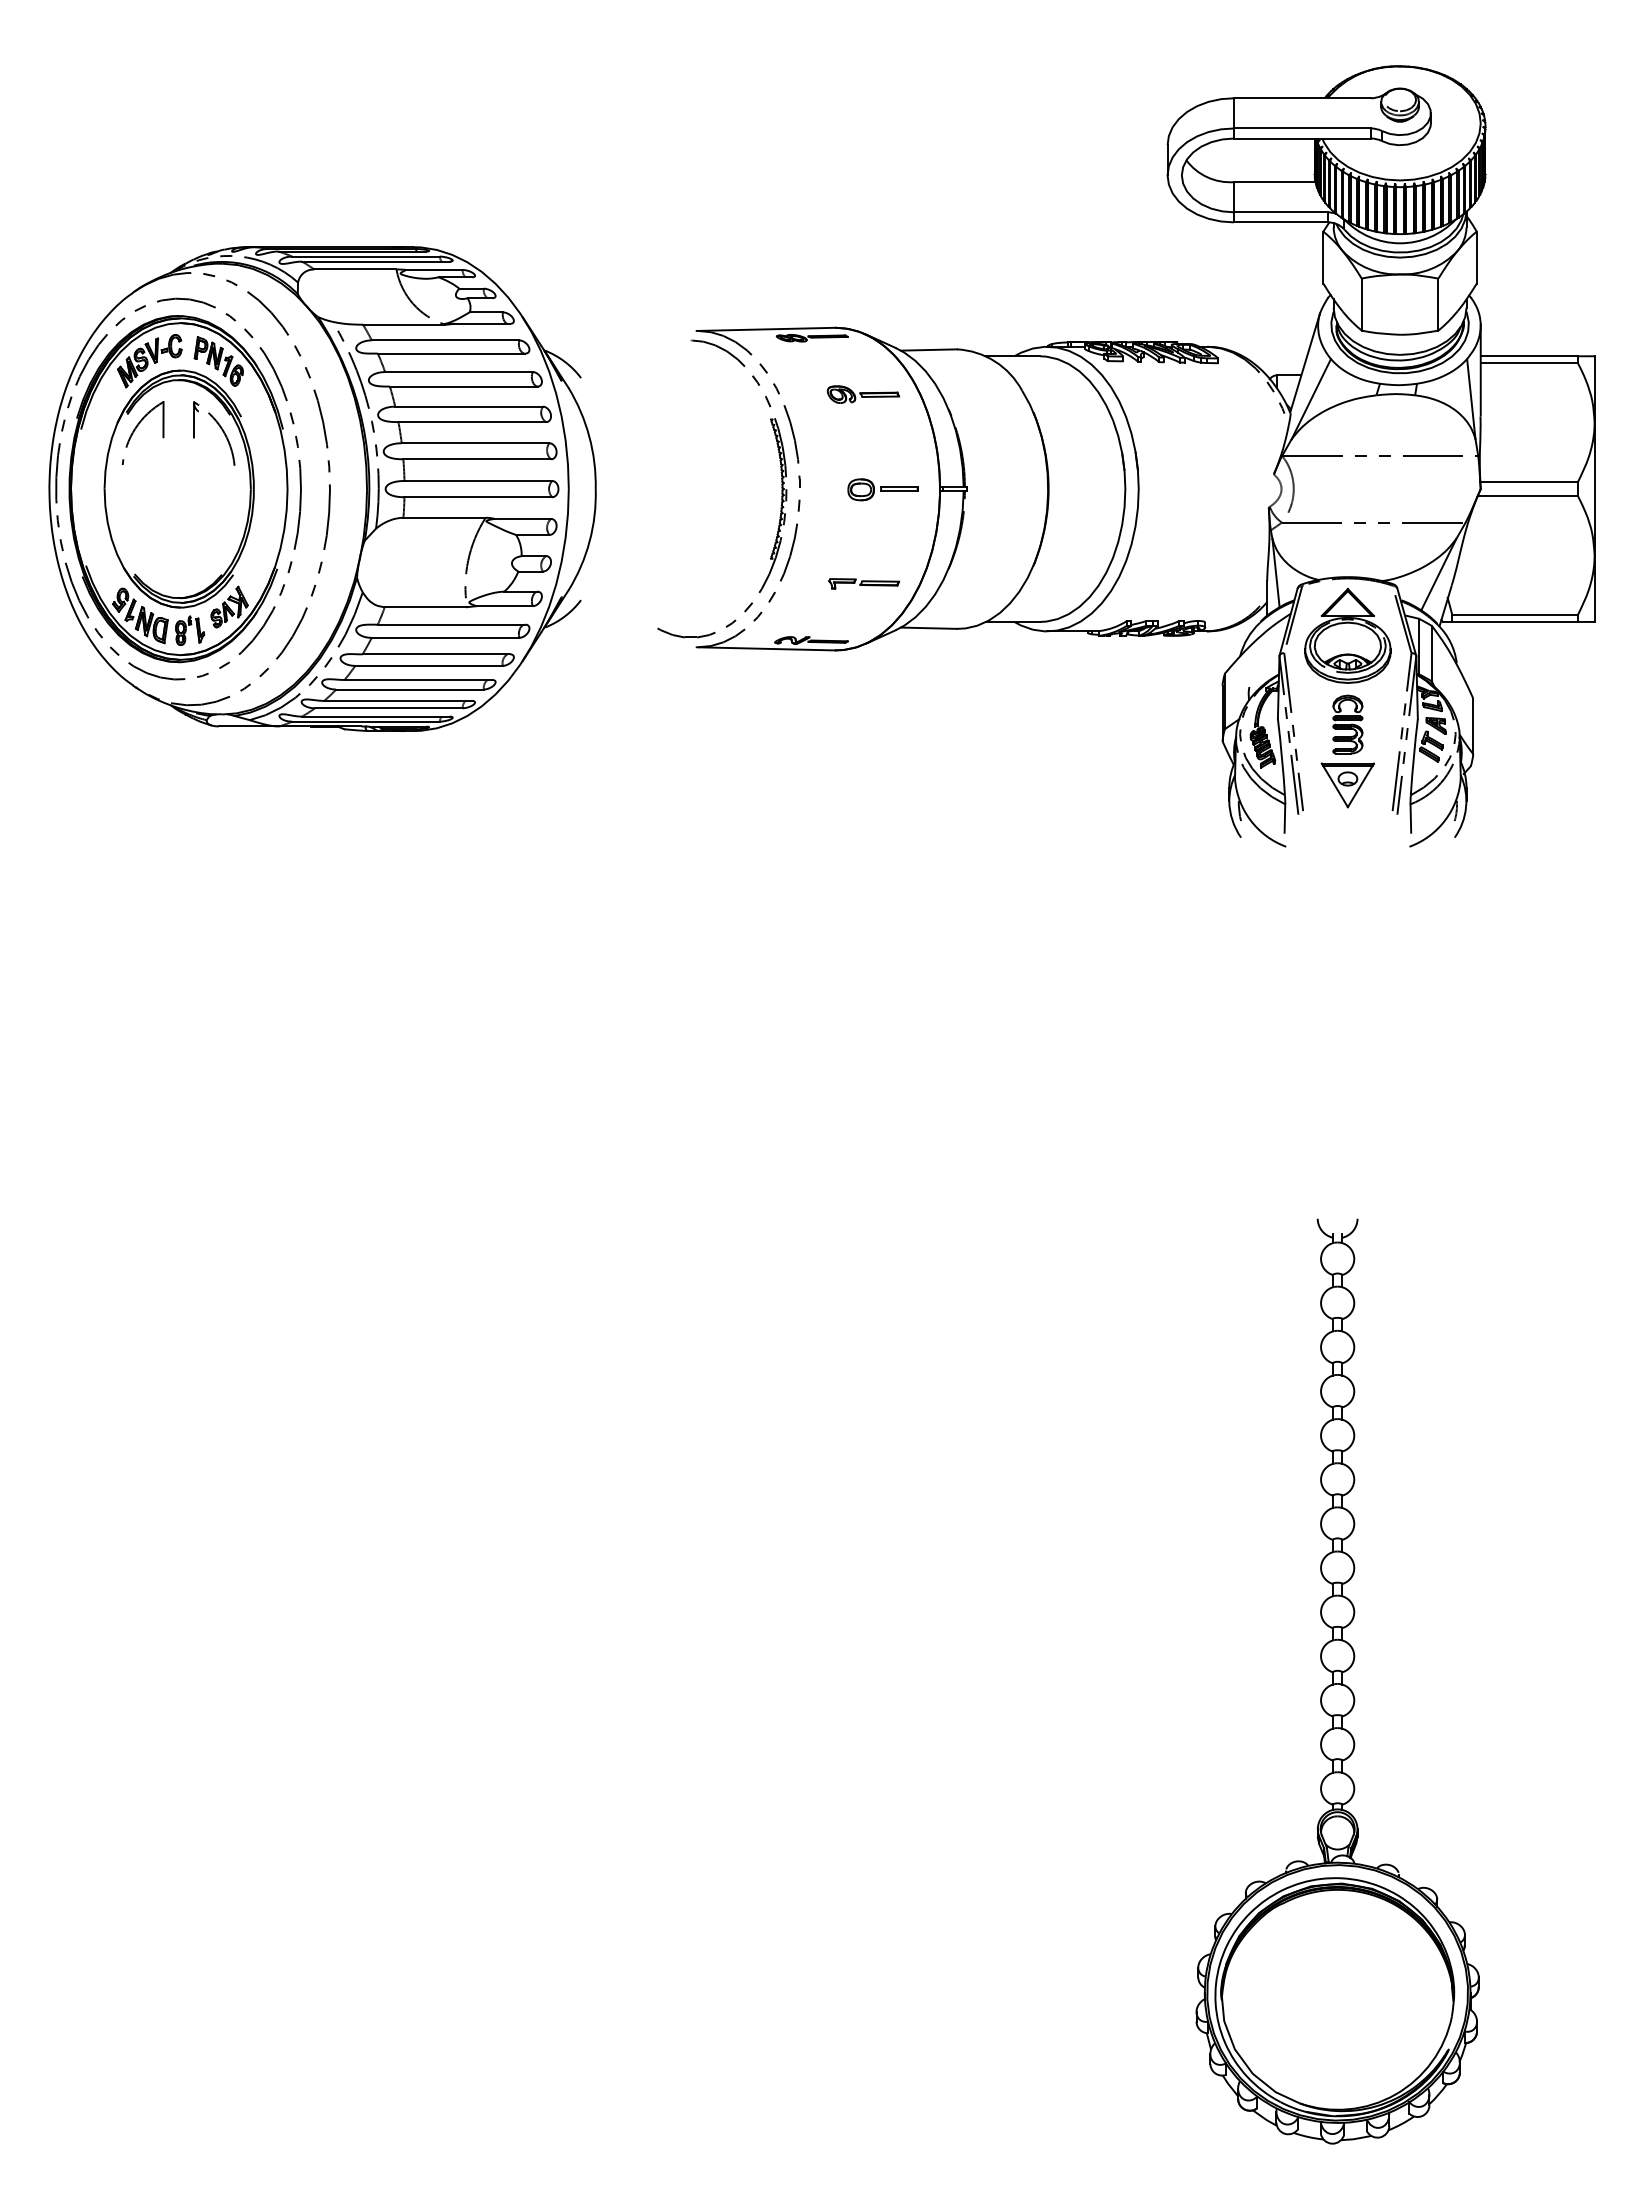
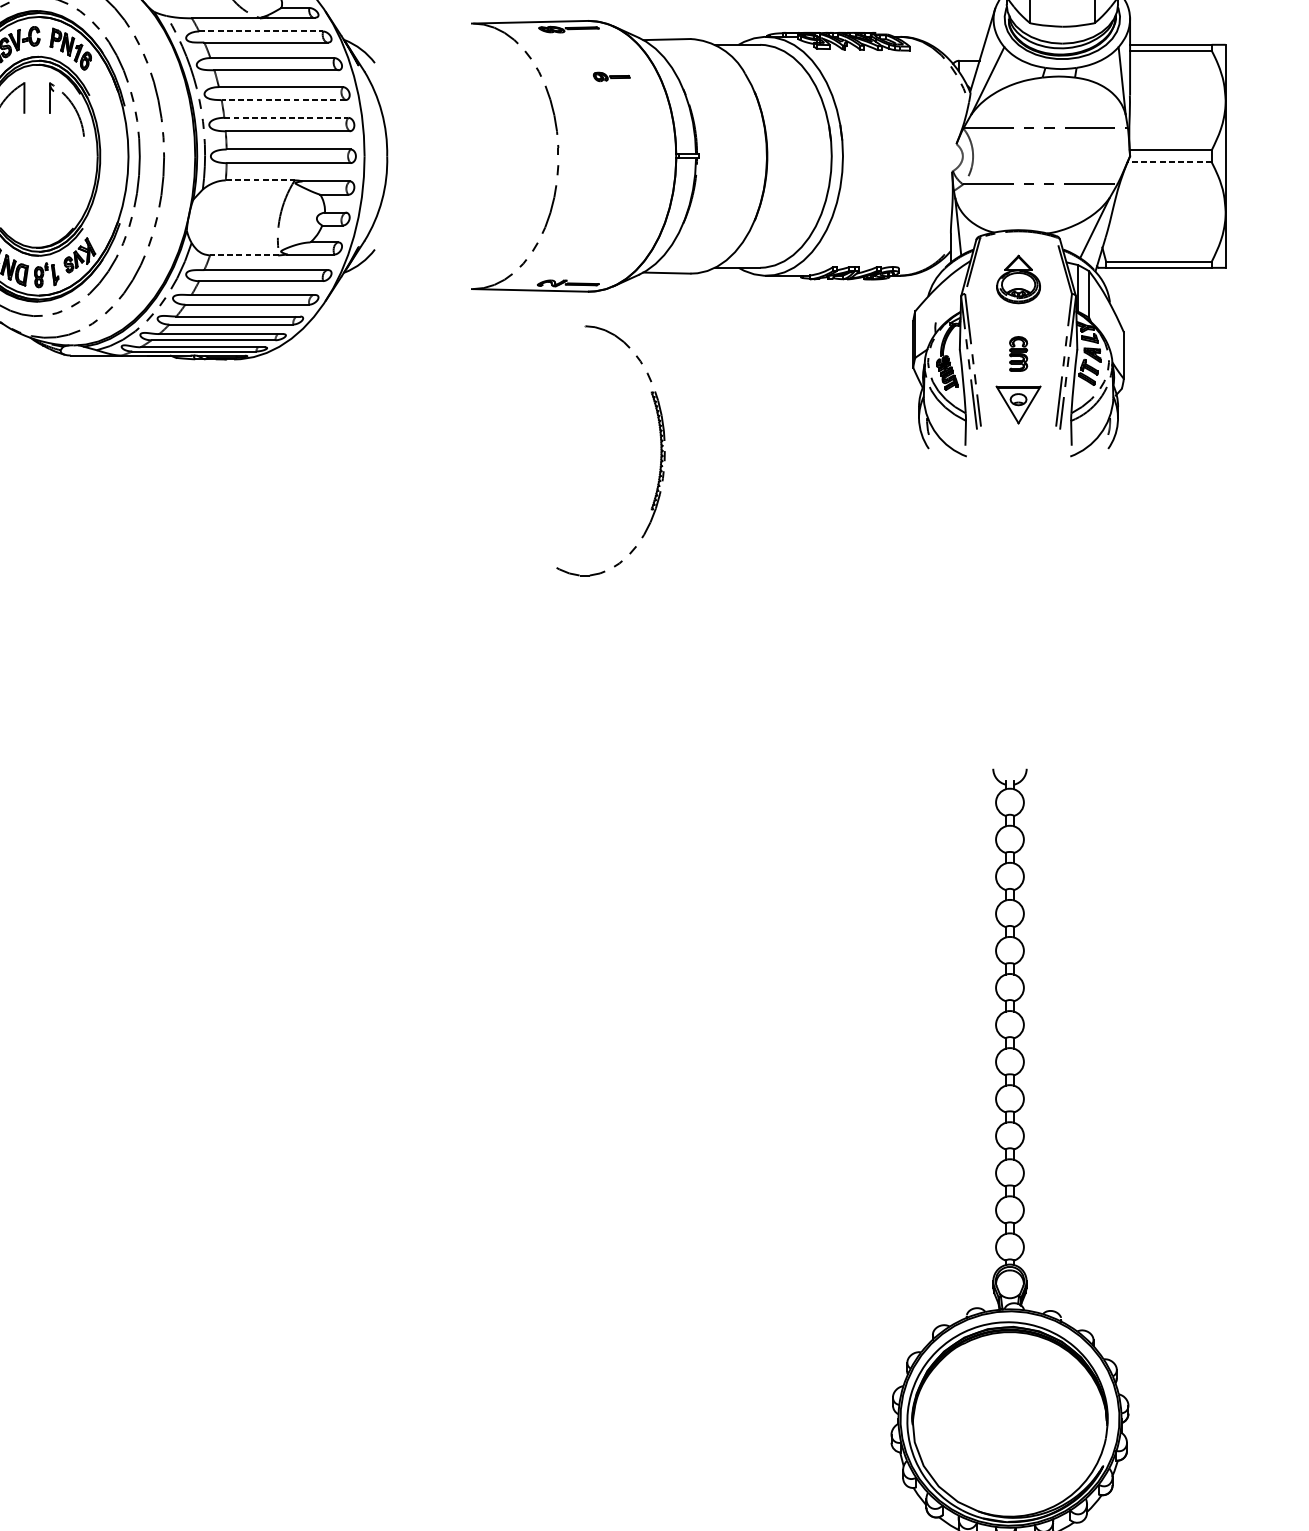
line: (445, 340) -> (261, 31), solid -> dashed
part: (862, 394) -> (611, 76), size x0.6
line: (472, 422) -> (283, 100), solid -> dashed
line: (475, 443) -> (286, 118), solid -> dashed
part: (781, 488) -> (660, 450), moved
part: (882, 489) -> (627, 156), removed
line: (1527, 496) -> (1169, 162), solid -> dashed
line: (445, 517) -> (261, 180), solid -> dashed
part: (863, 583) -> (611, 235), removed
line: (425, 607) -> (244, 255), solid -> dashed
part: (1347, 635) -> (1018, 279), size x0.6
part: (1347, 724) -> (1018, 353), size x0.7

